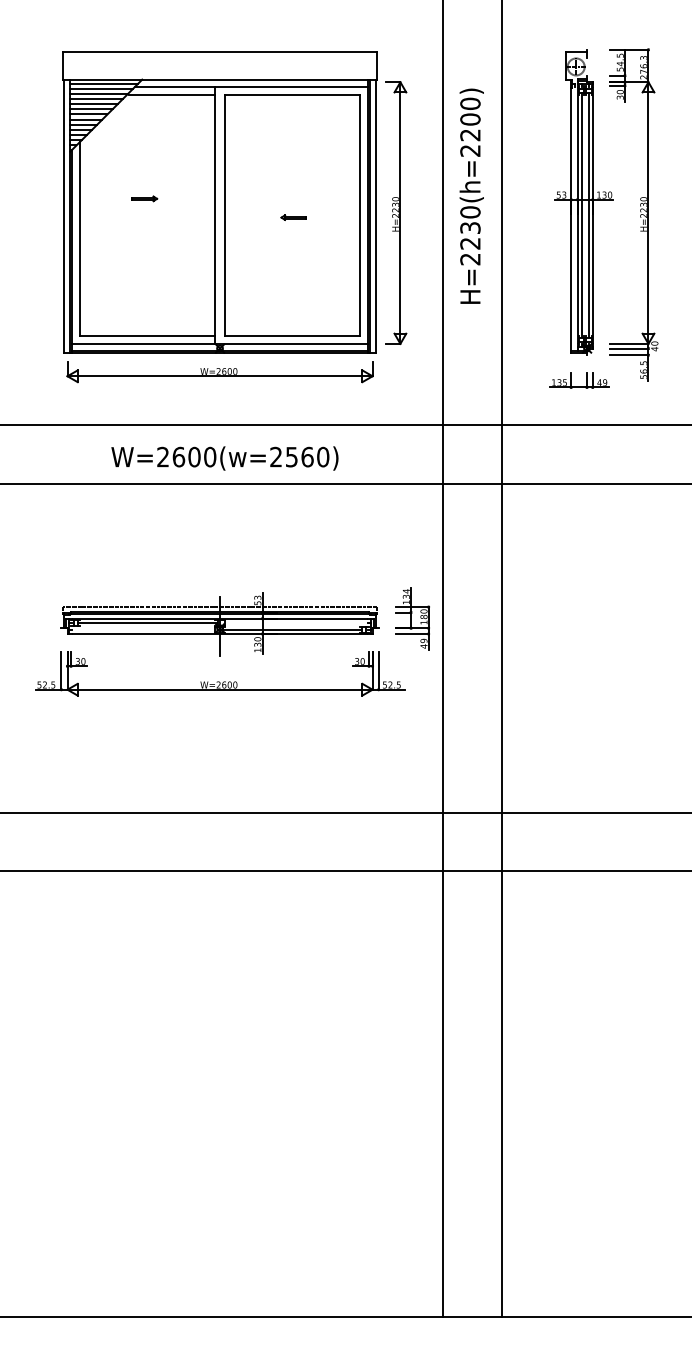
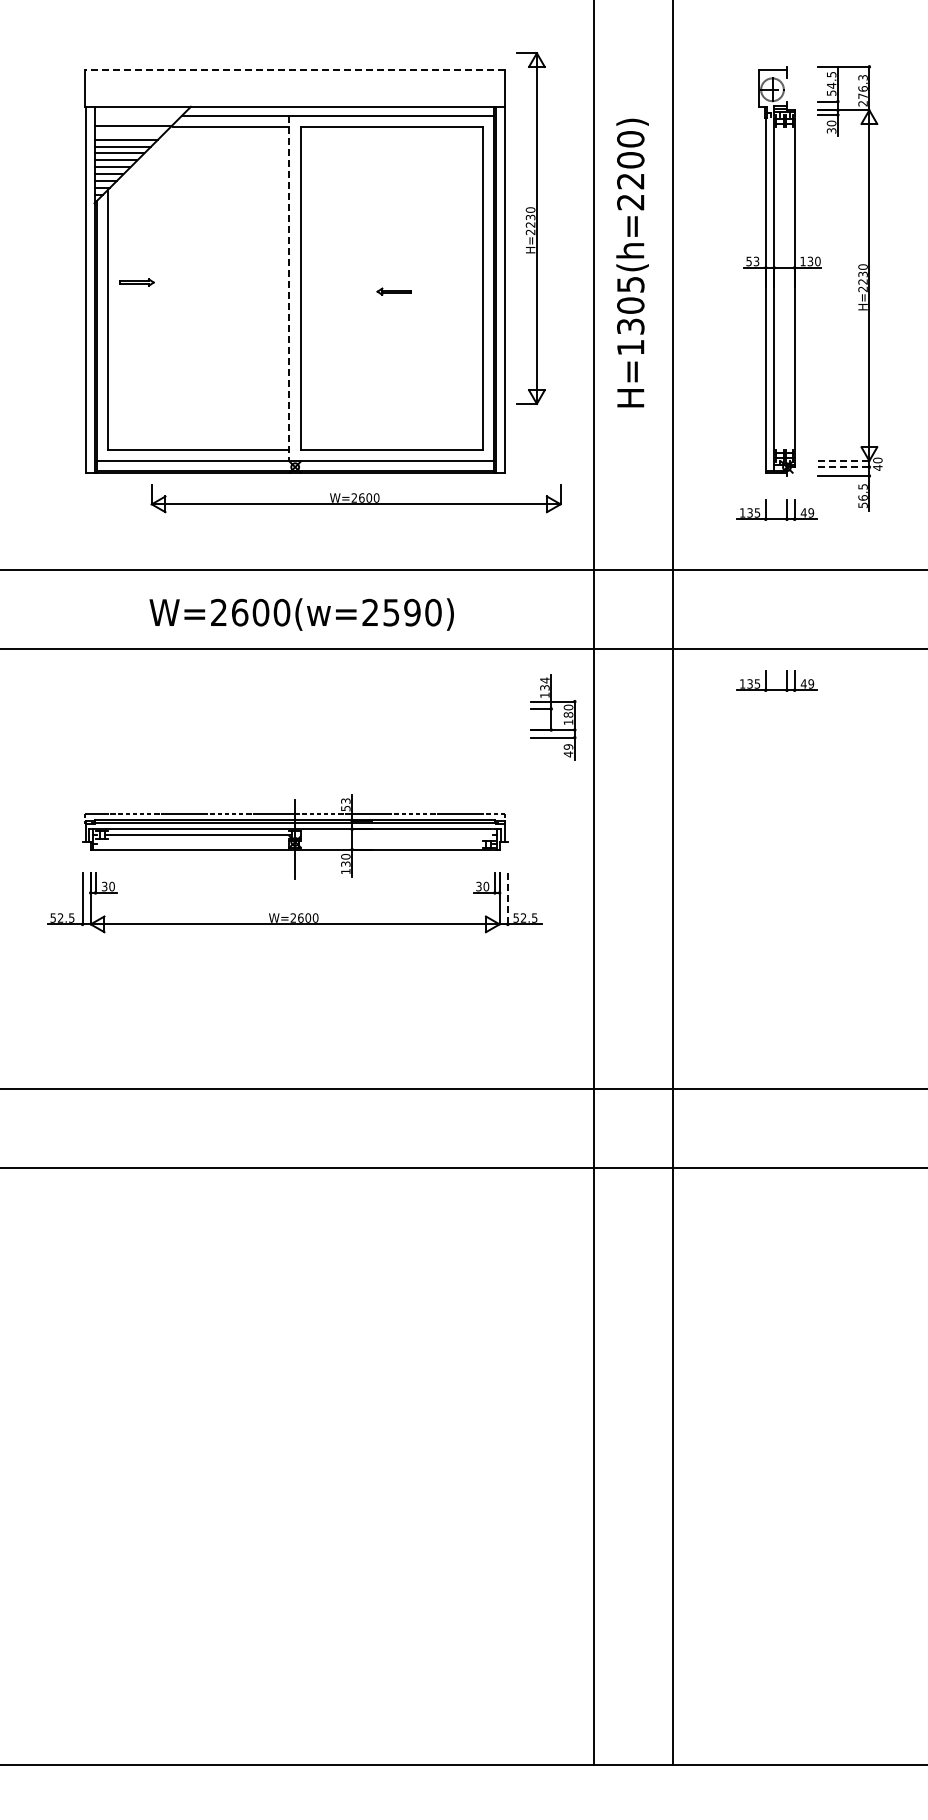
line: (219, 51) -> (294, 69), solid -> dashed
line: (103, 83) -> (139, 111), removed
line: (101, 88) -> (136, 118), removed
line: (96, 98) -> (129, 132), removed
part: (144, 198) -> (136, 282), moved
part: (395, 212) -> (530, 228), moved
line: (215, 215) -> (289, 289), solid -> dashed
line: (581, 215) -> (779, 288), removed
line: (588, 215) -> (789, 288), removed
text: (470, 235) -> (630, 315), H=2230(h=2200) -> H=1305(h=2200)
line: (629, 343) -> (843, 460), solid -> dashed
line: (629, 348) -> (843, 467), solid -> dashed
part: (219, 371) -> (355, 498), moved
text: (307, 457) -> (412, 612), W=2600(w=2560) -> W=2600(w=2590)
part: (579, 514) -> (776, 689), added
part: (412, 618) -> (553, 717), moved
line: (292, 630) -> (392, 844), removed
line: (378, 670) -> (507, 898), solid -> dashed

